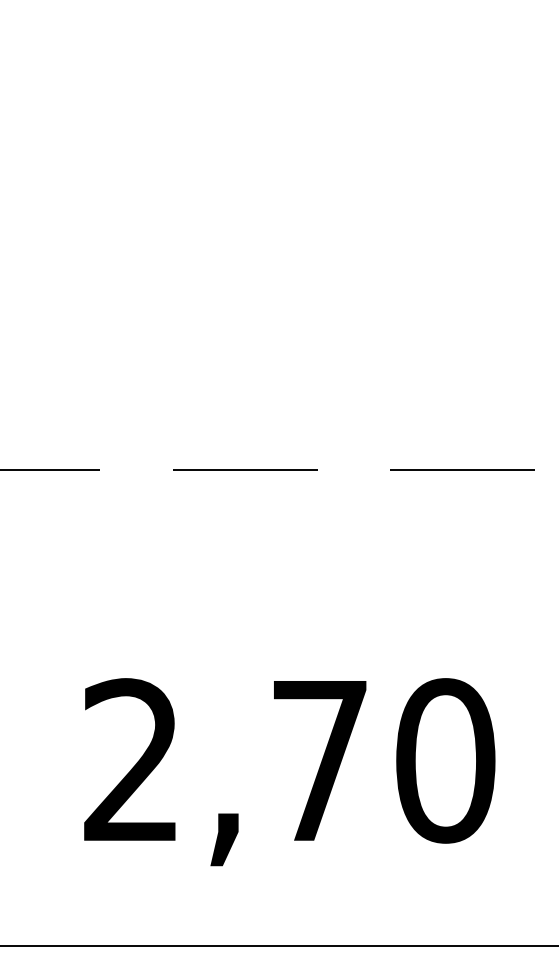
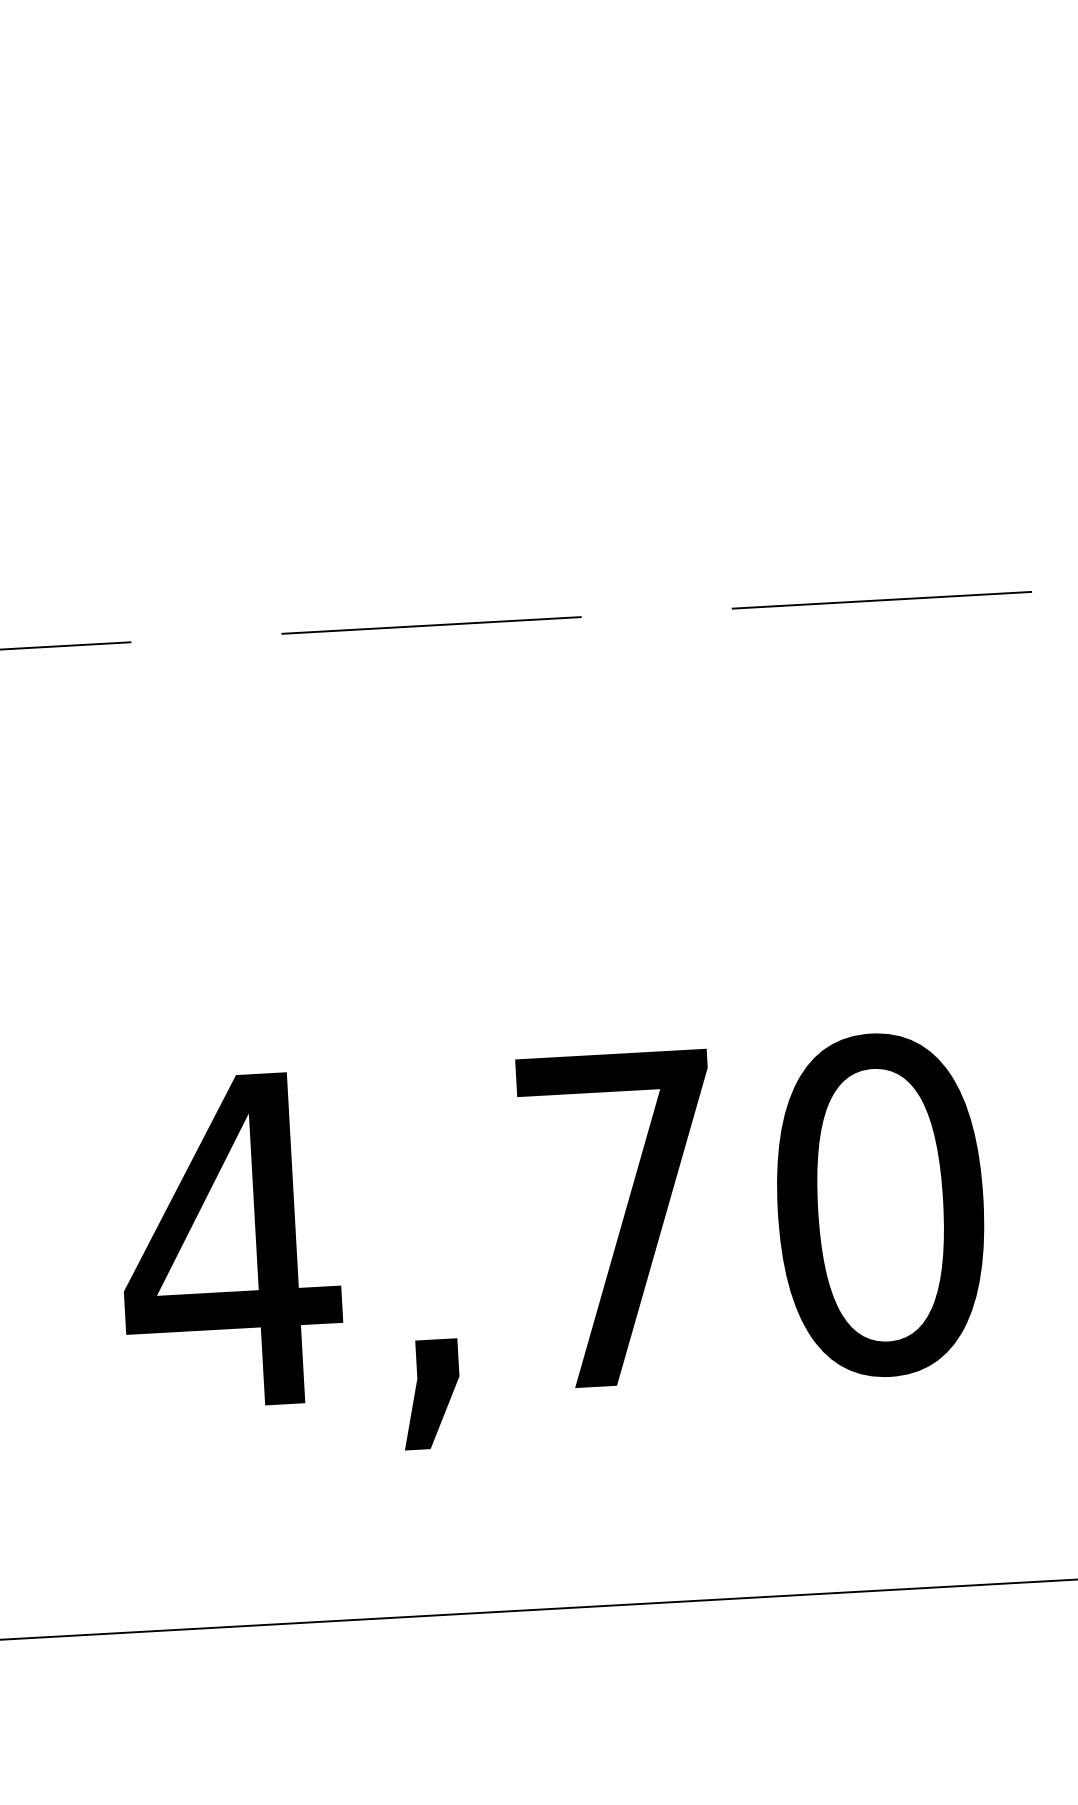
text: (131, 759) -> (229, 1238), 2,70 -> 4,70

